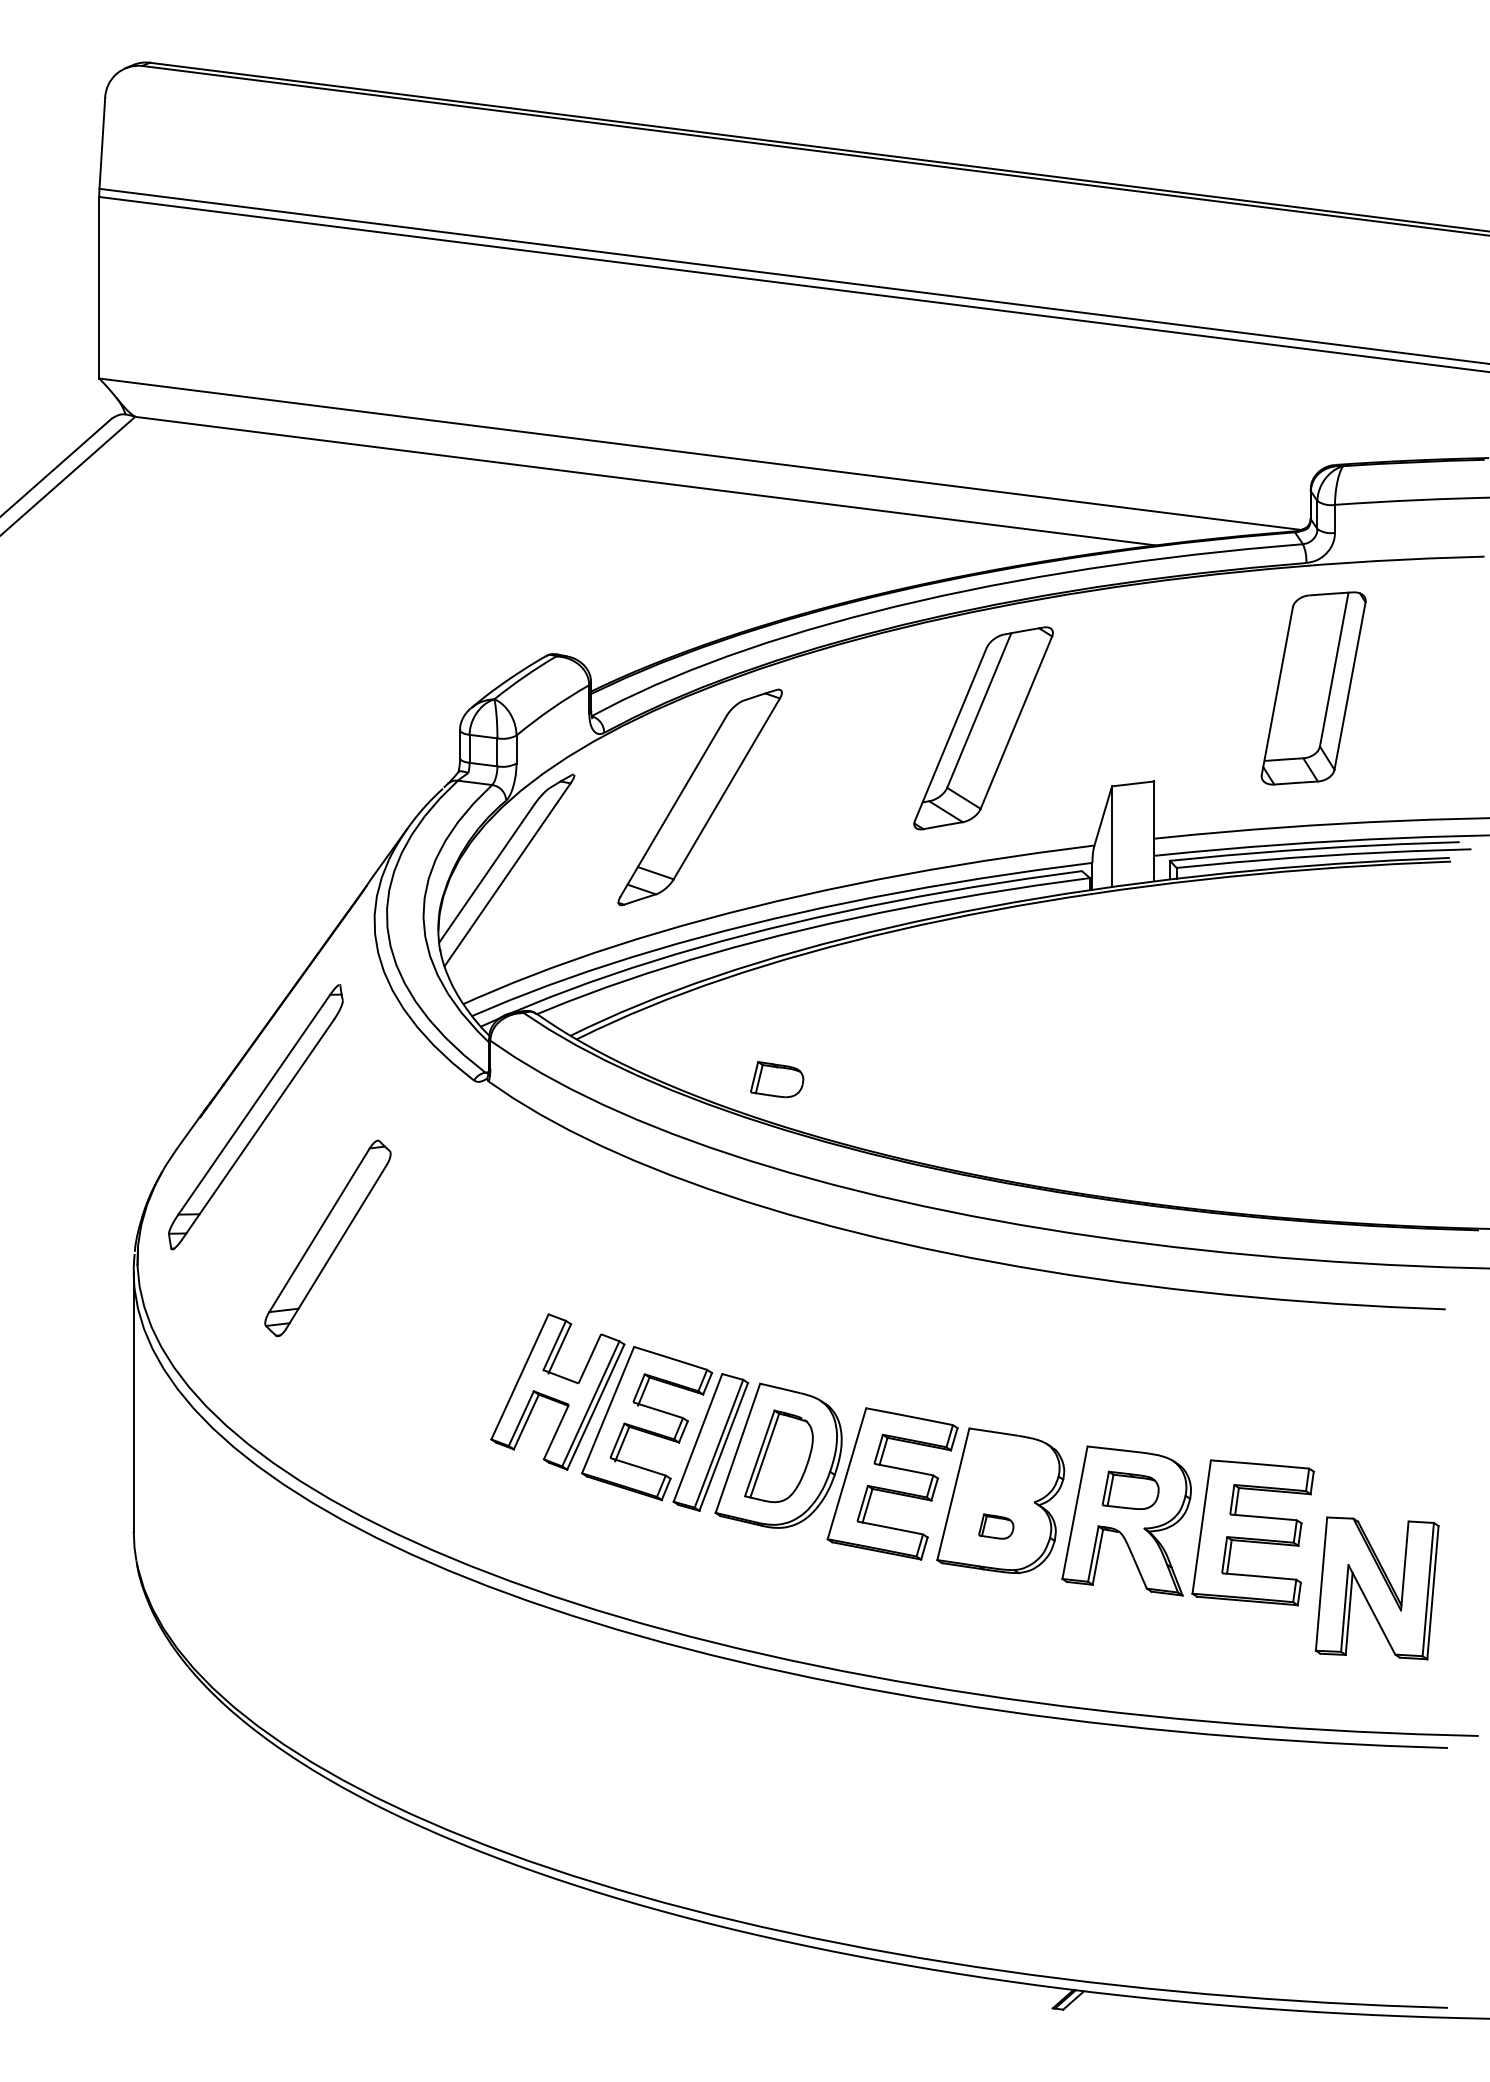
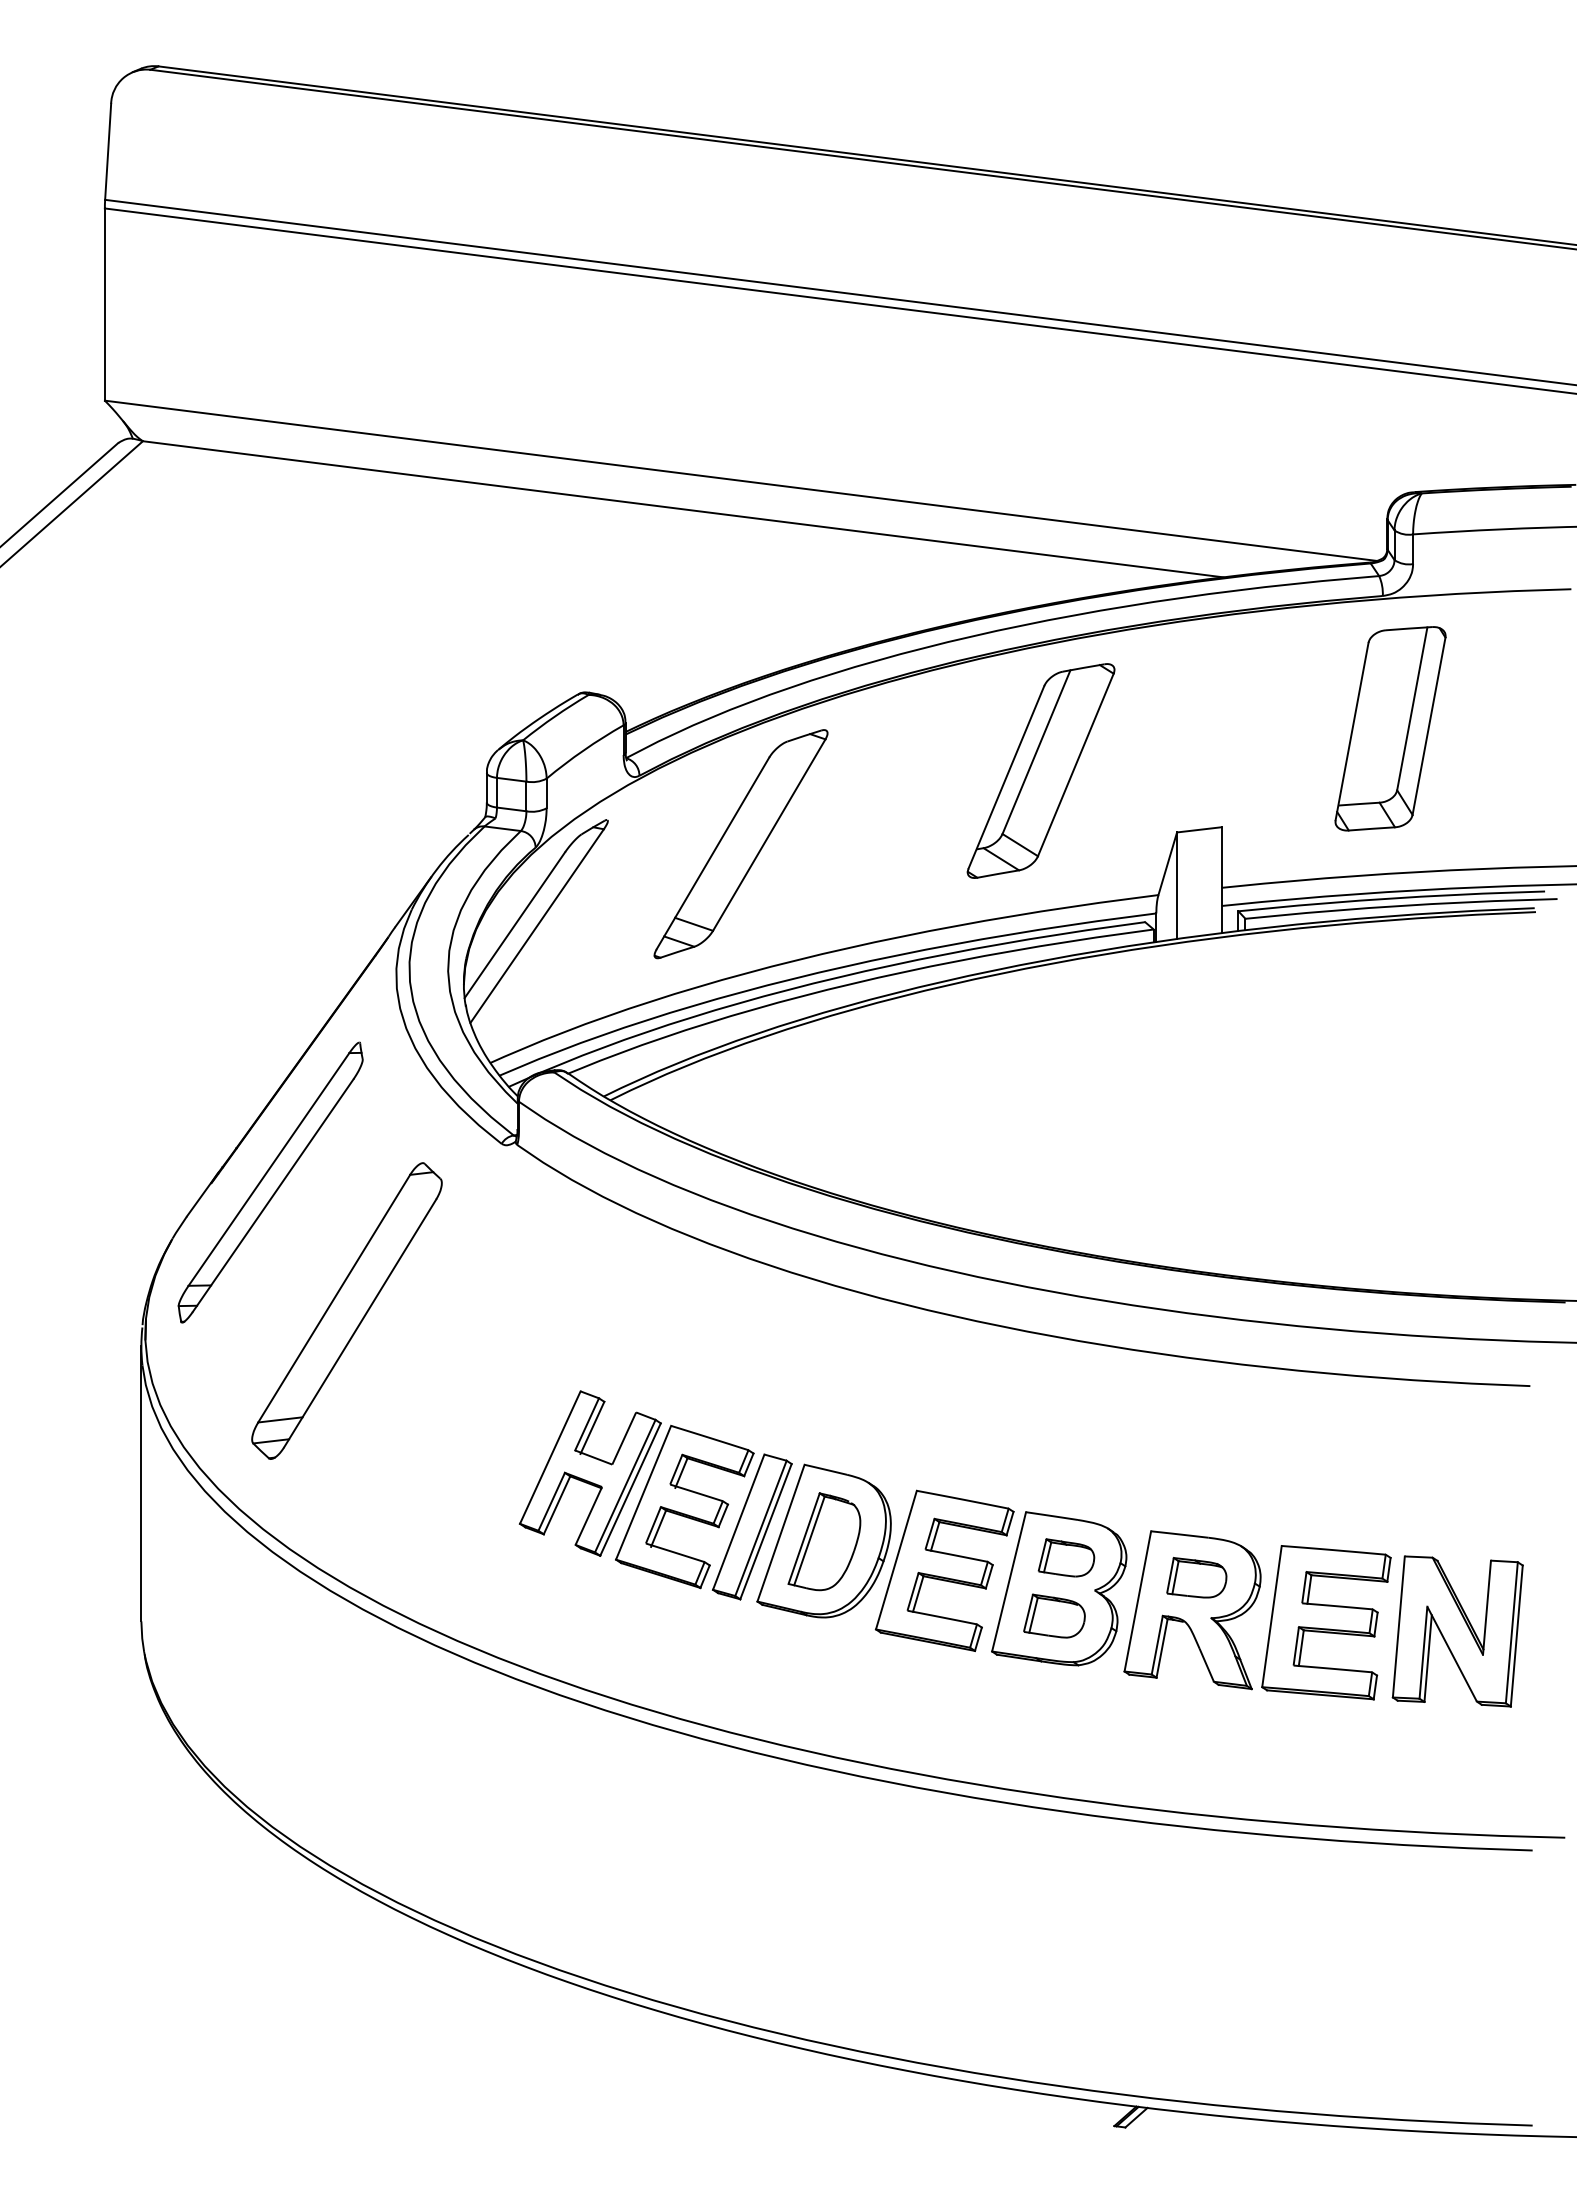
part: (777, 1079) -> (1066, 1557), moved
part: (327, 1237) -> (346, 1310), size x1.43
part: (996, 1526) -> (1054, 1615), size x1.67
part: (1376, 1588) -> (1457, 1631), moved

